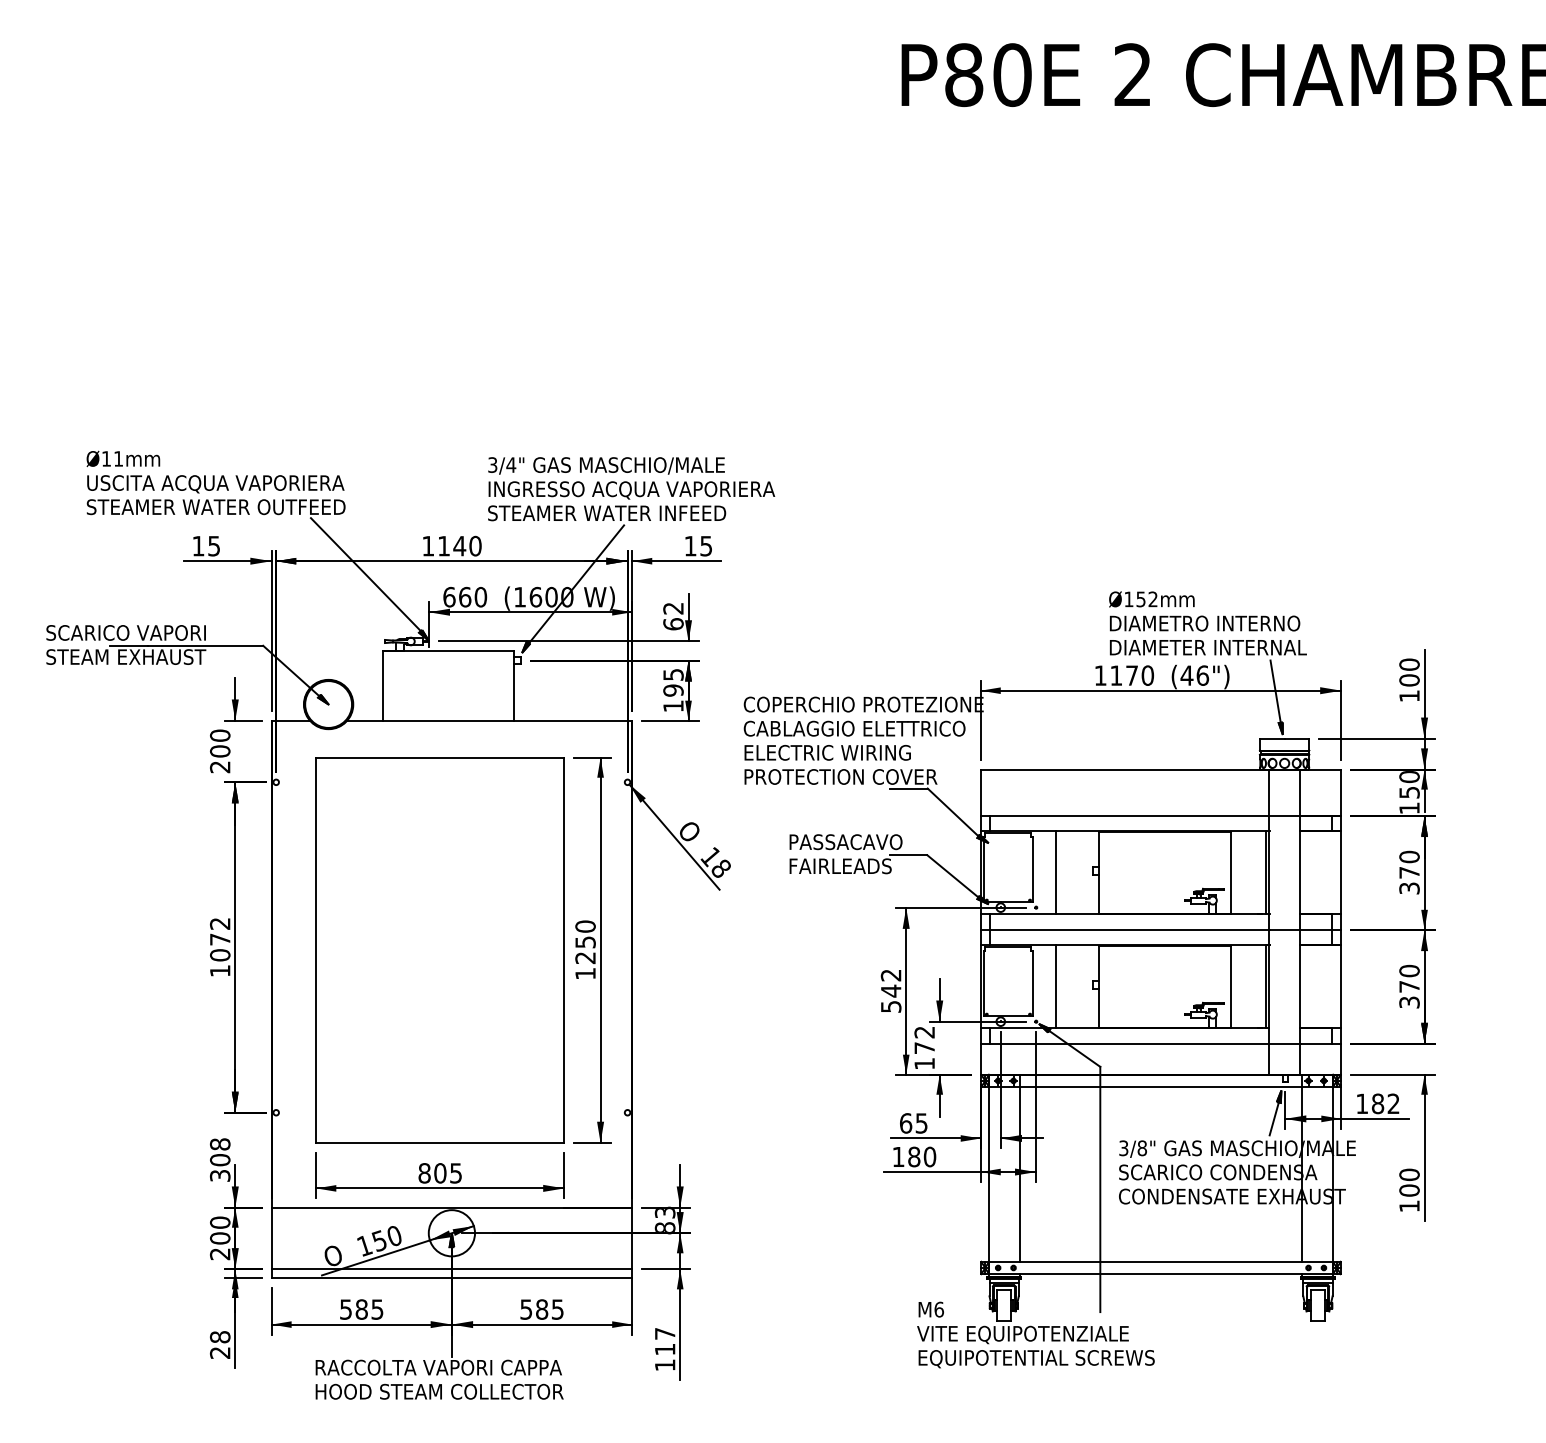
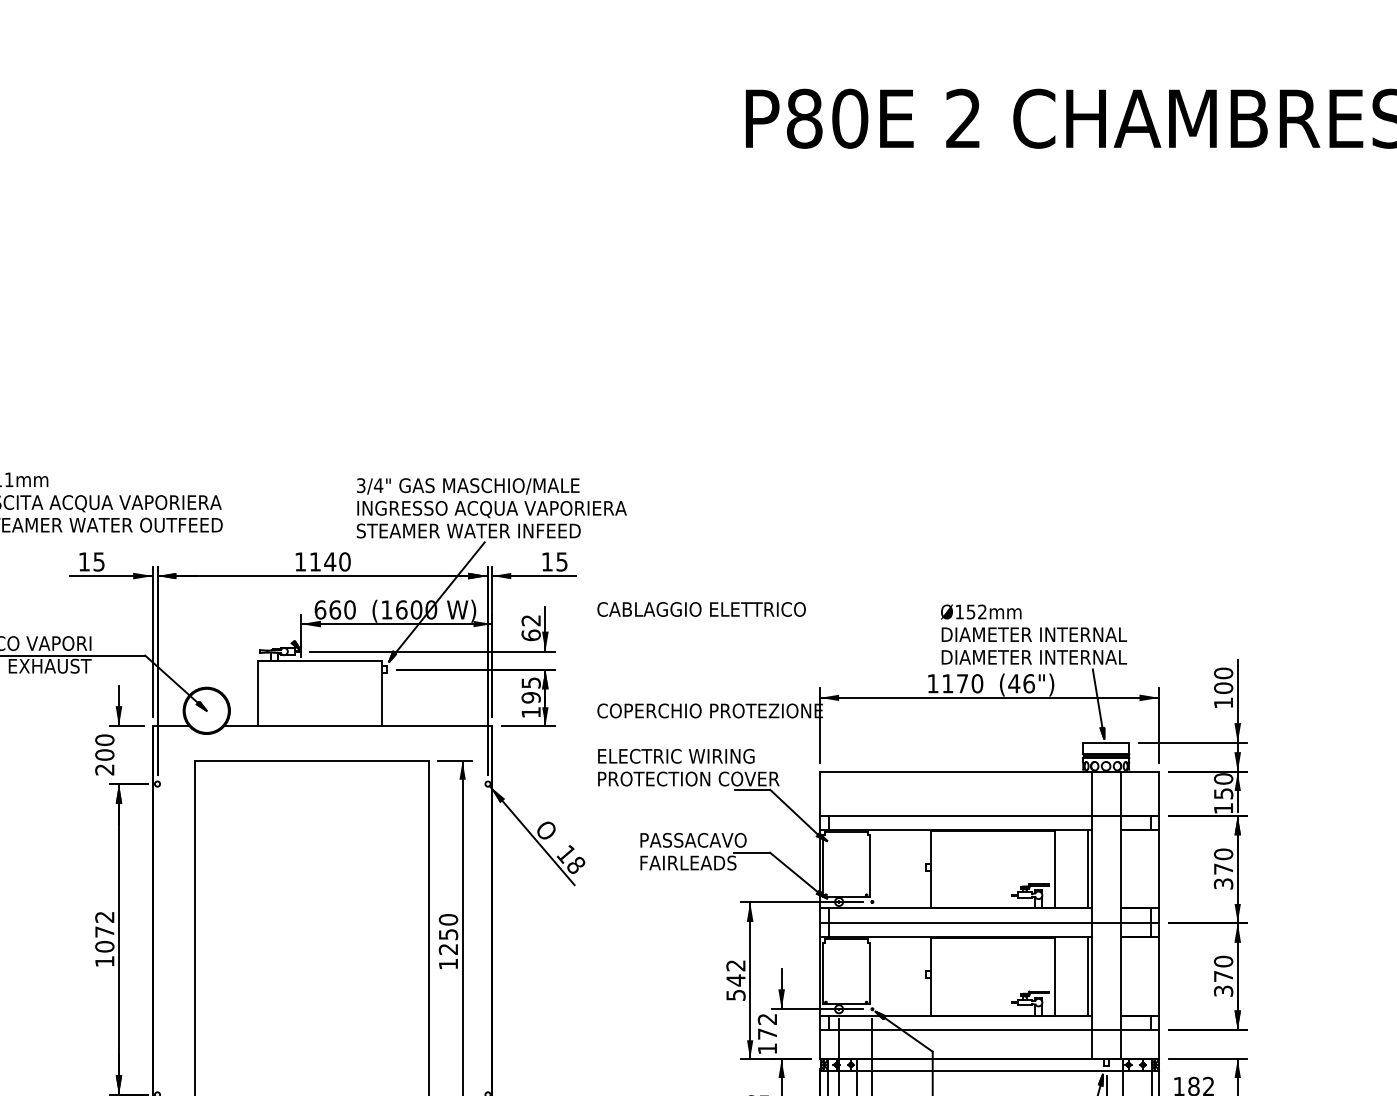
line: (367, 576) -> (243, 590), removed
text: (1245, 623) -> (1069, 634), DIAMETRO INTERNO -> DIAMETER INTERNAL
text: (854, 728) -> (701, 609), moved
line: (1056, 872) -> (891, 868), removed
line: (1056, 986) -> (891, 976), removed

